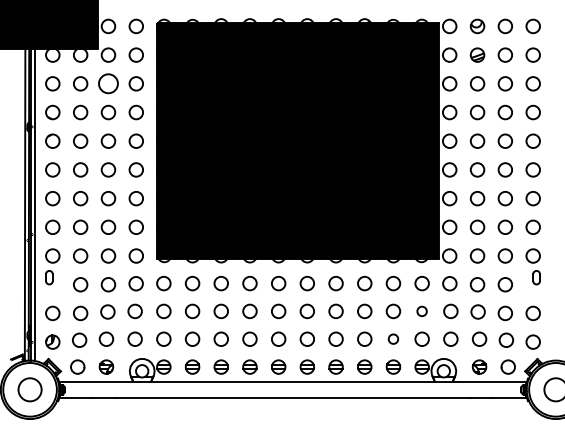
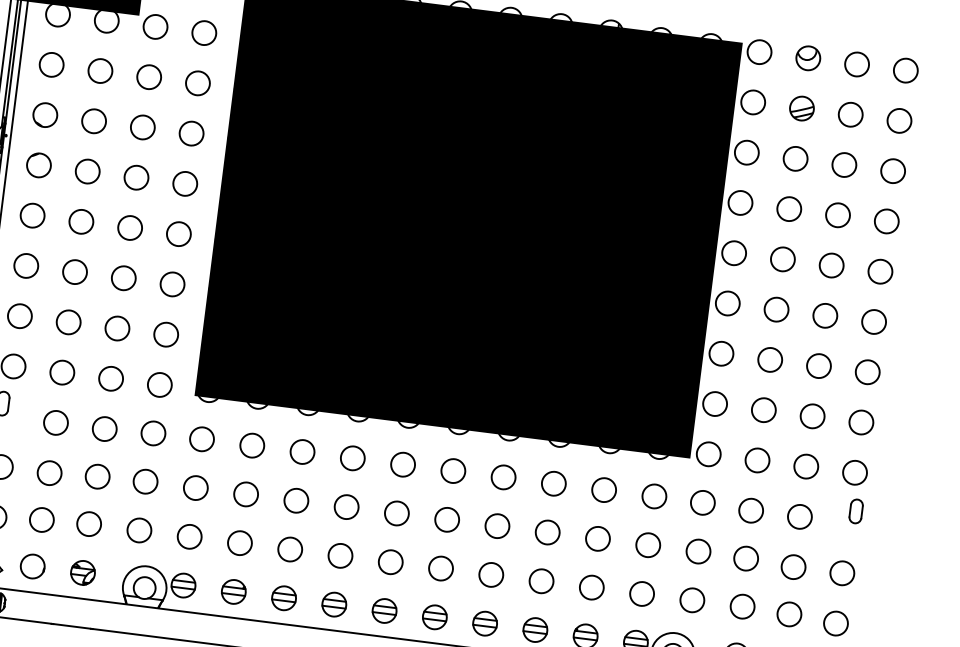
circle: (108, 83) -> (149, 76), size x0.71
circle: (421, 311) -> (647, 545), size x1.43
circle: (393, 338) -> (592, 586), size x1.43

